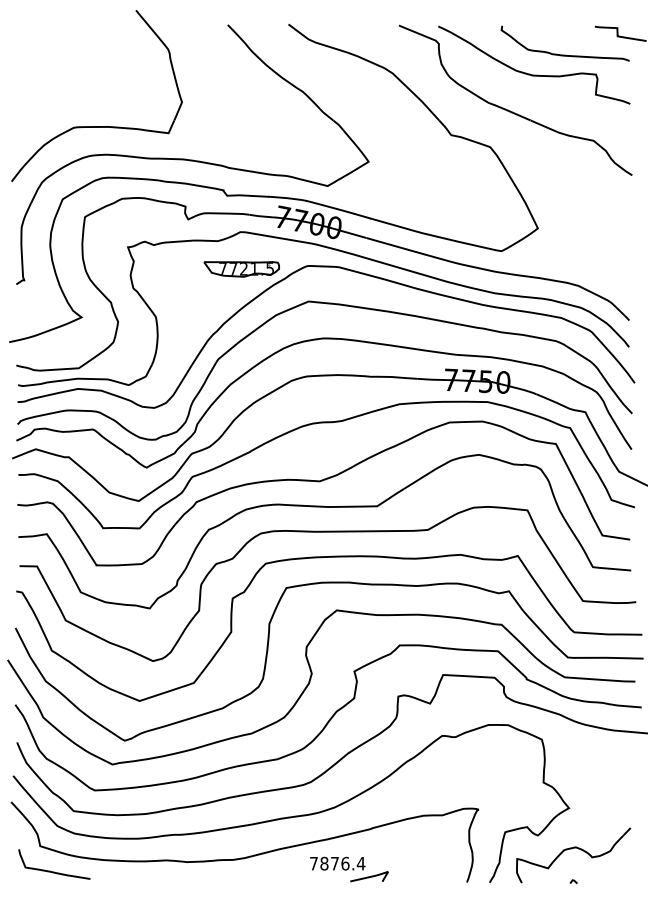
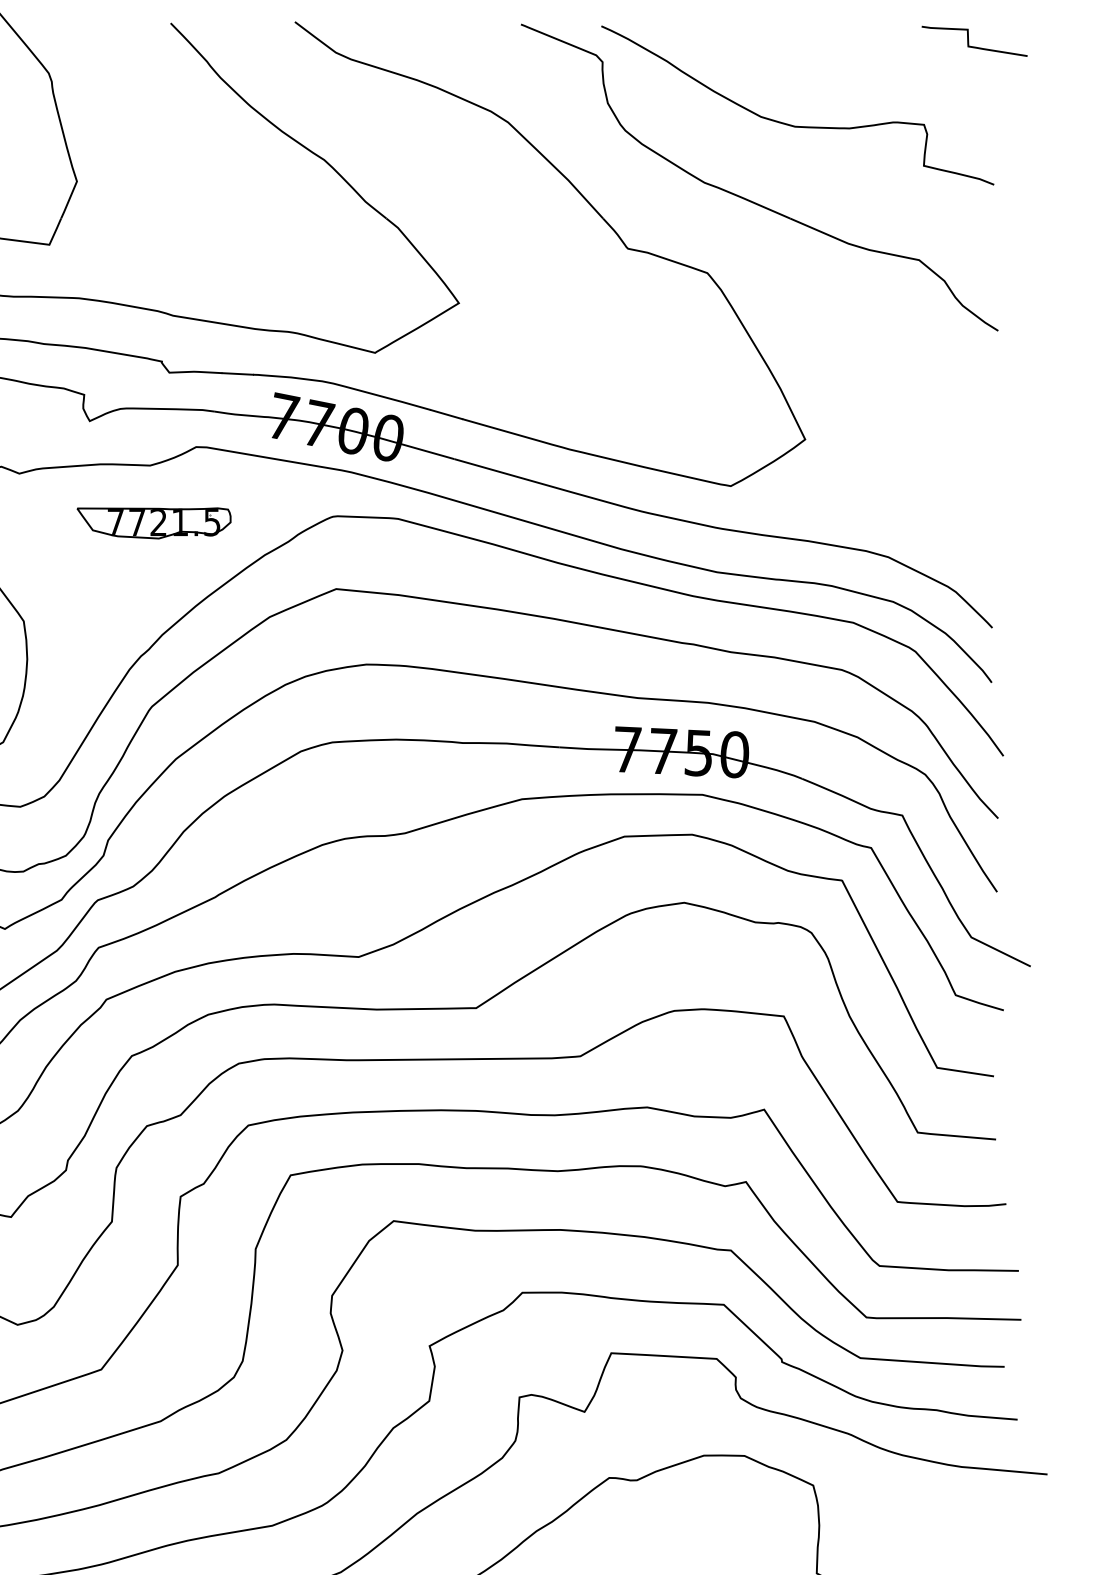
curve: (564, 54) -> (859, 83), removed
part: (241, 269) -> (153, 523), moved

